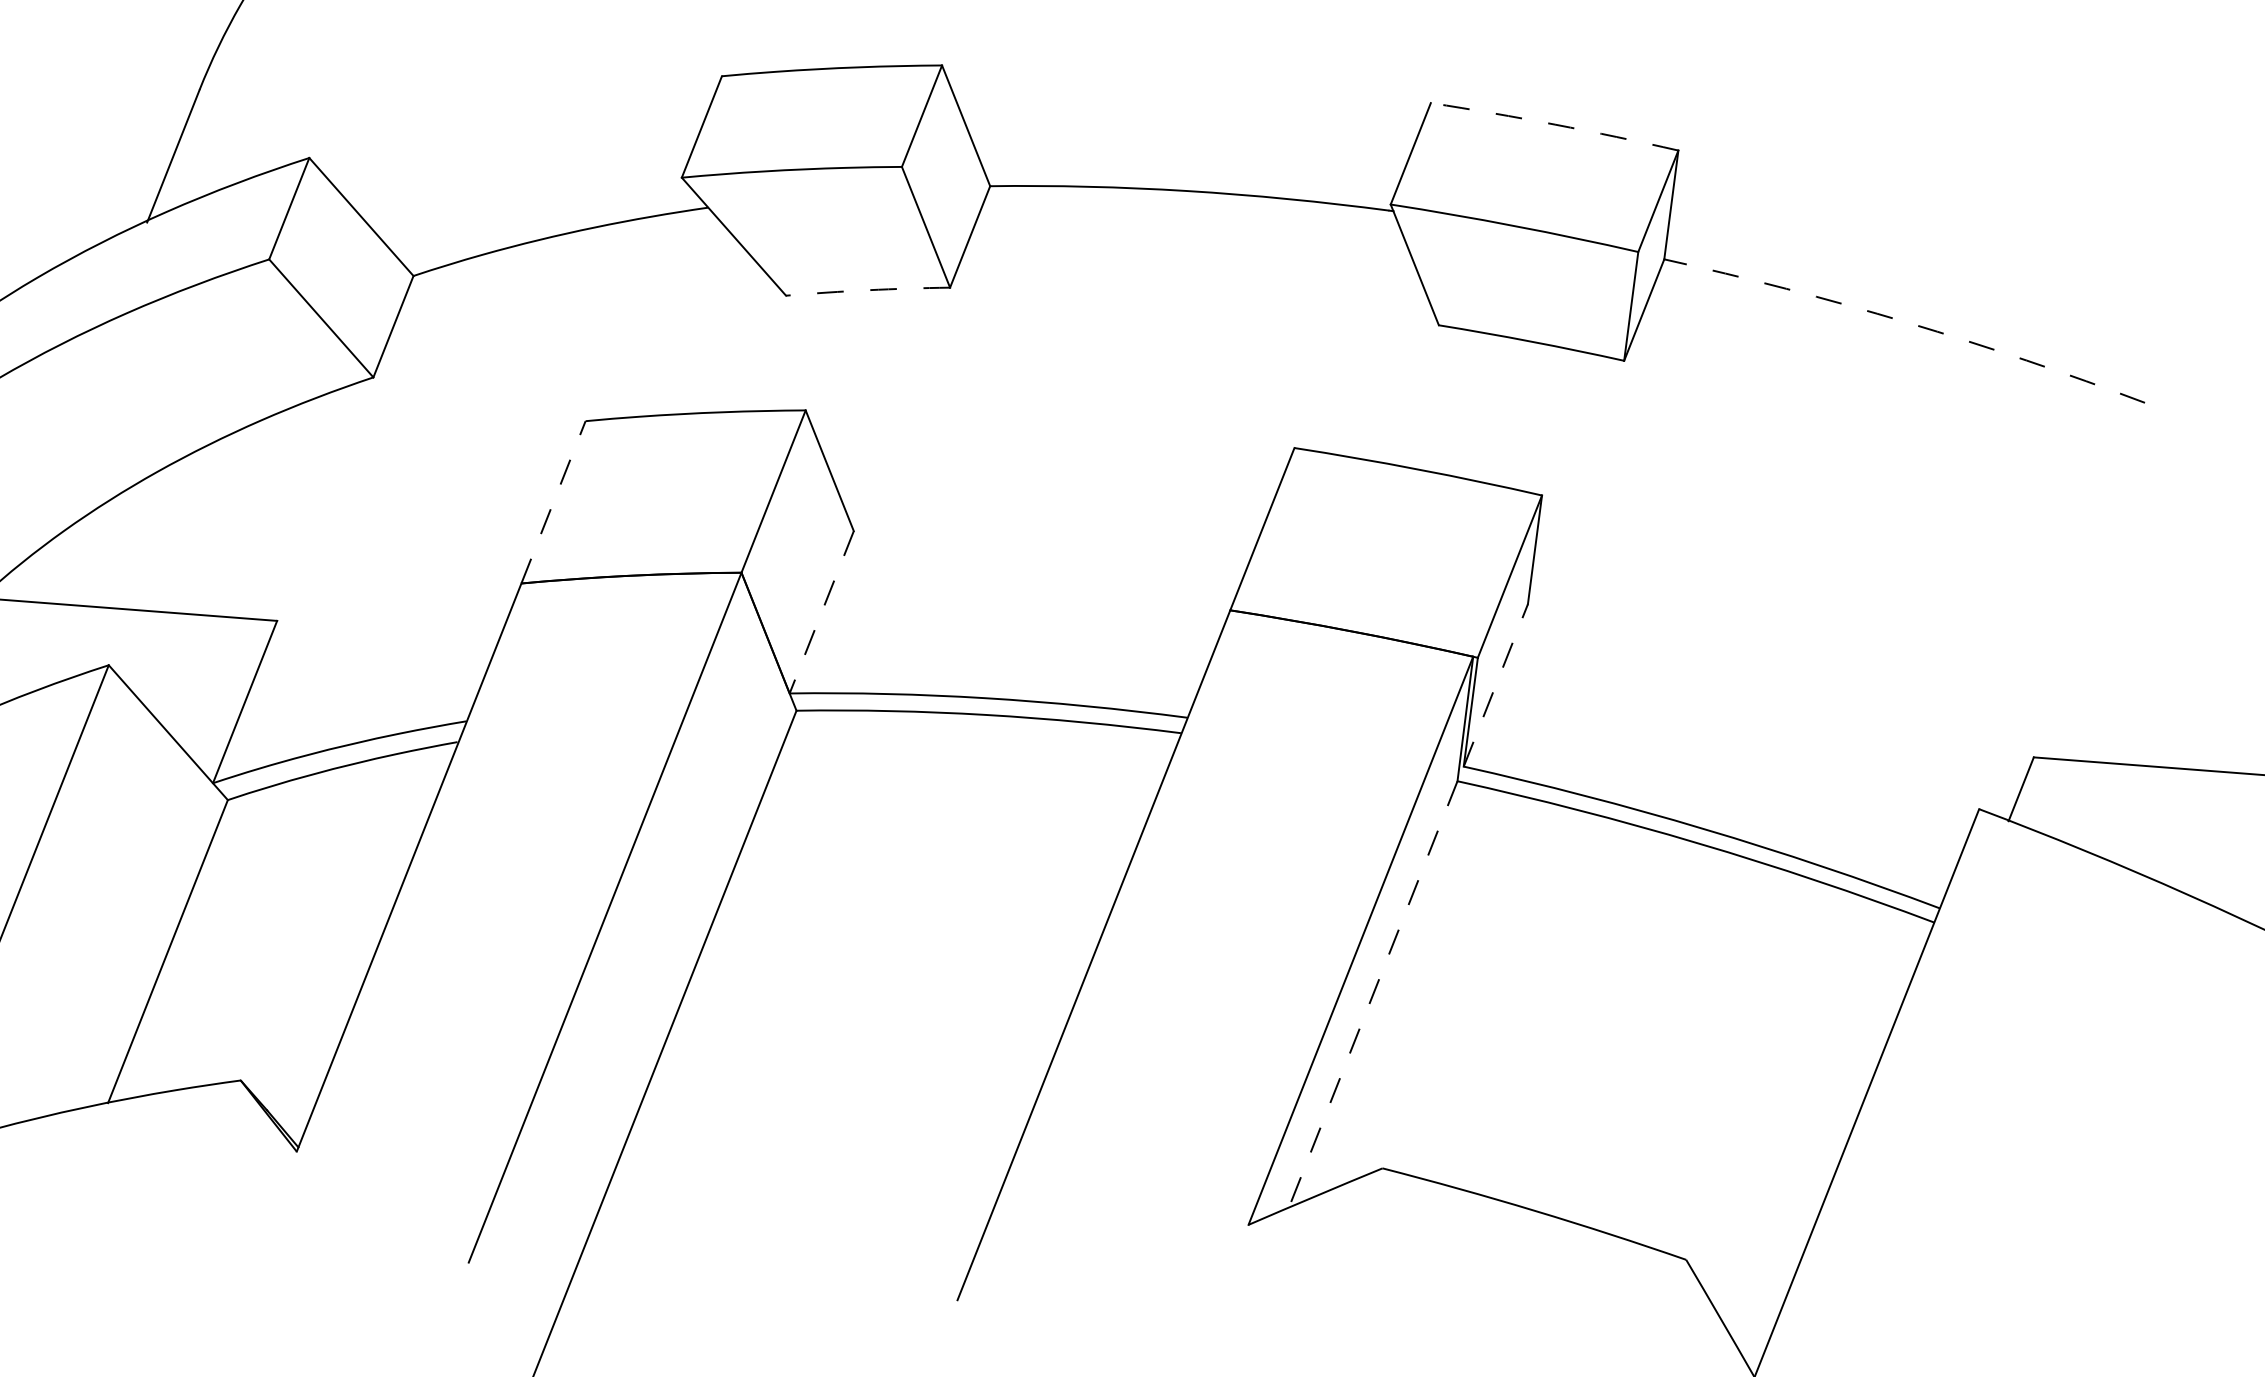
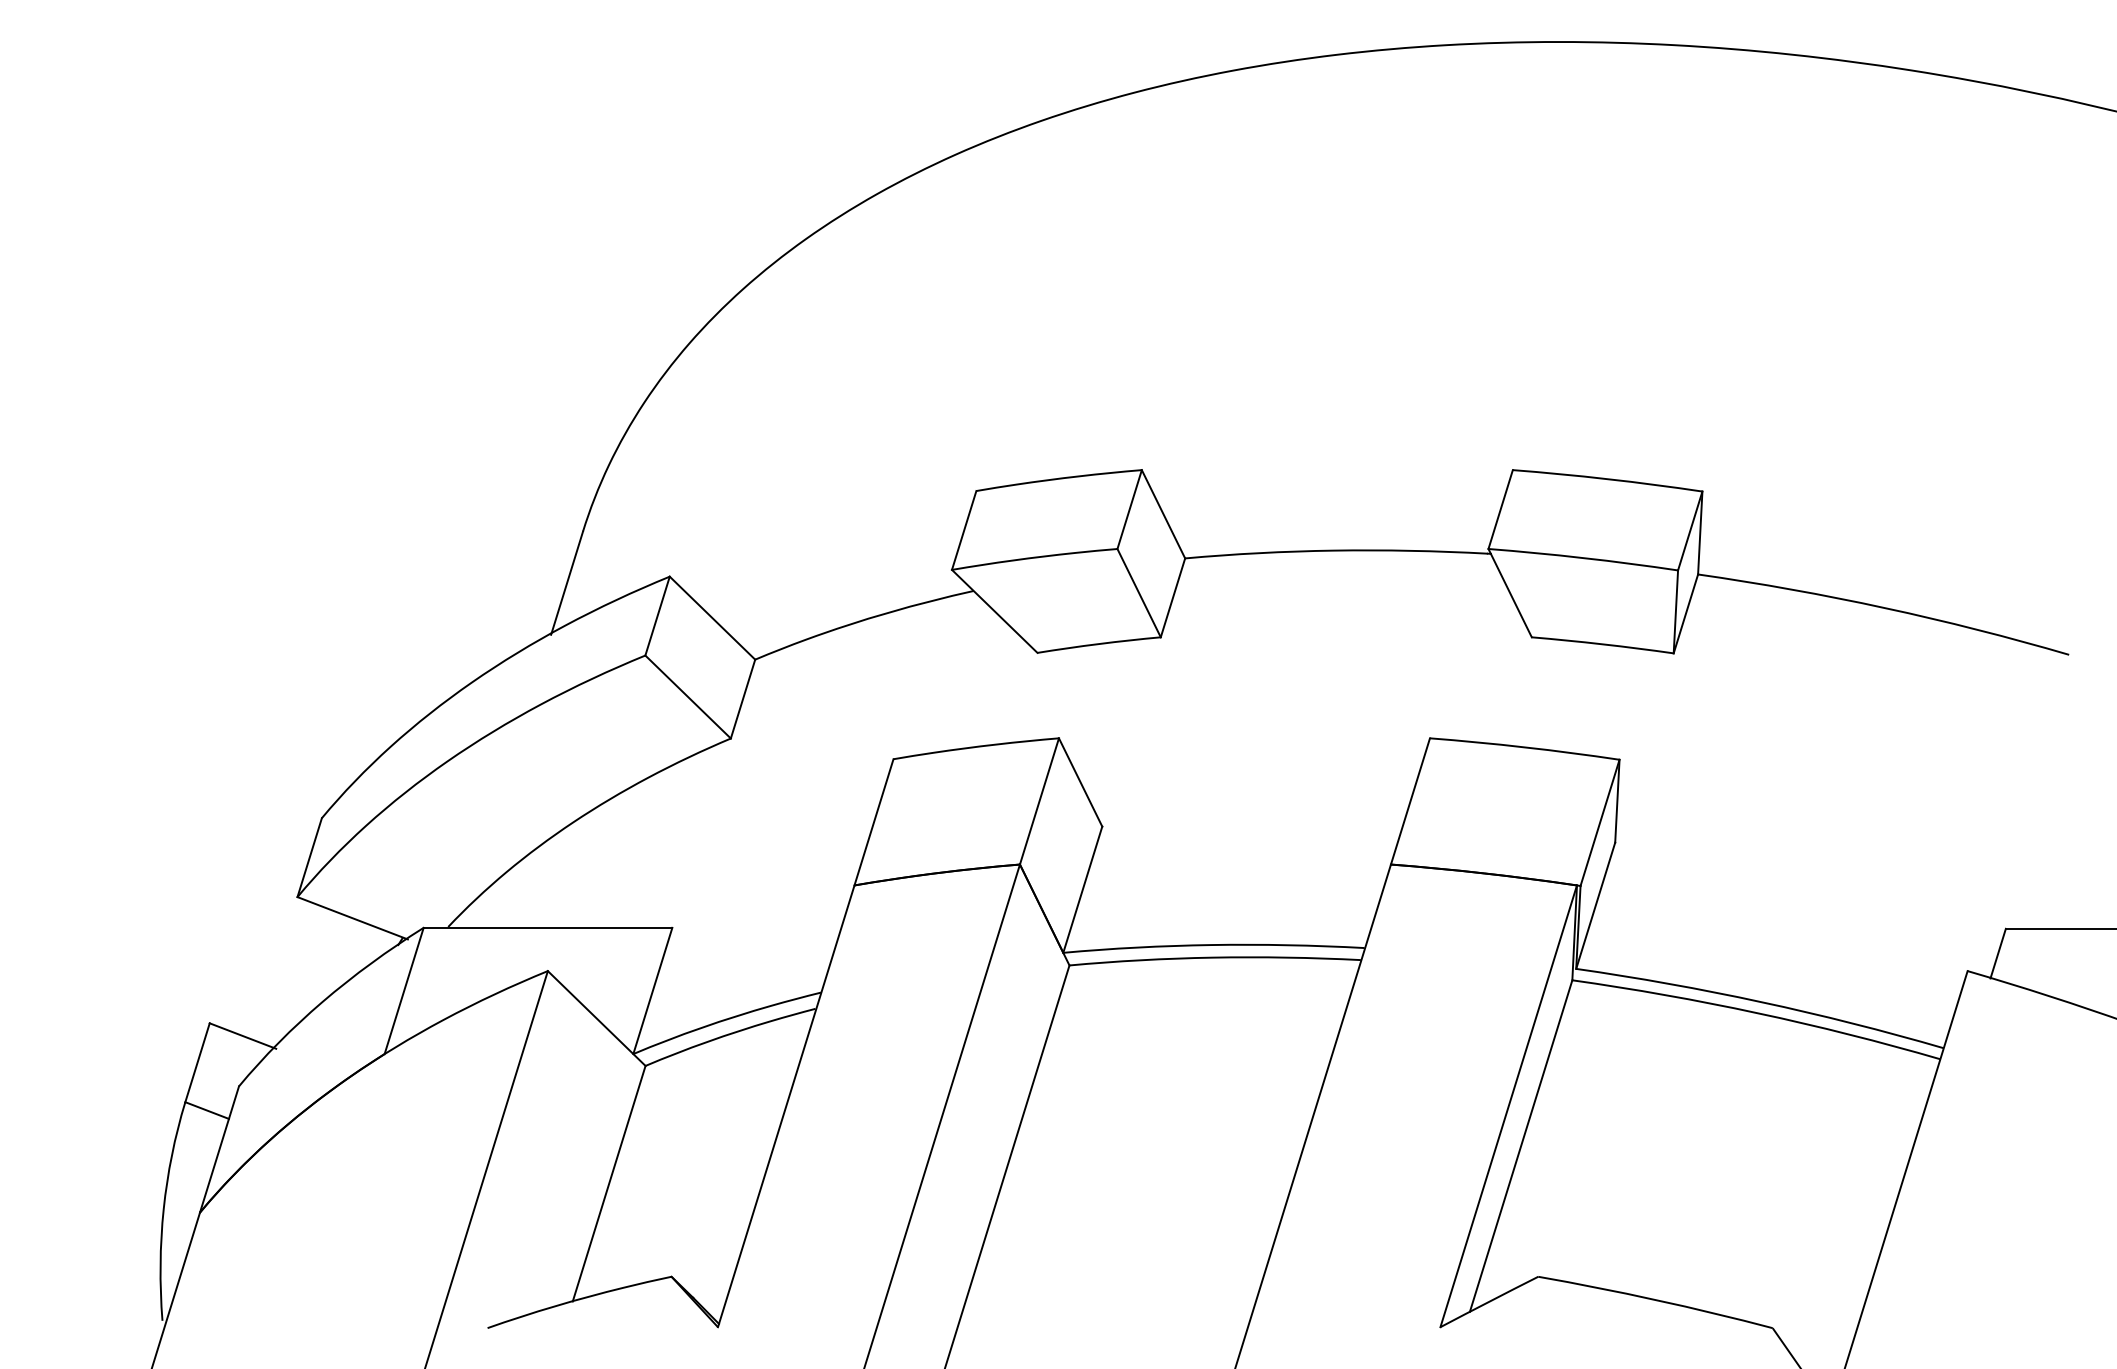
arc: (1554, 125) -> (1607, 479), dashed -> solid
arc: (868, 290) -> (1099, 644), dashed -> solid
arc: (1907, 323) -> (1885, 608), dashed -> solid
line: (554, 501) -> (874, 821), dashed -> solid
line: (821, 613) -> (1082, 890), dashed -> solid
line: (1495, 685) -> (1595, 905), dashed -> solid
line: (1373, 995) -> (1521, 1146), dashed -> solid

